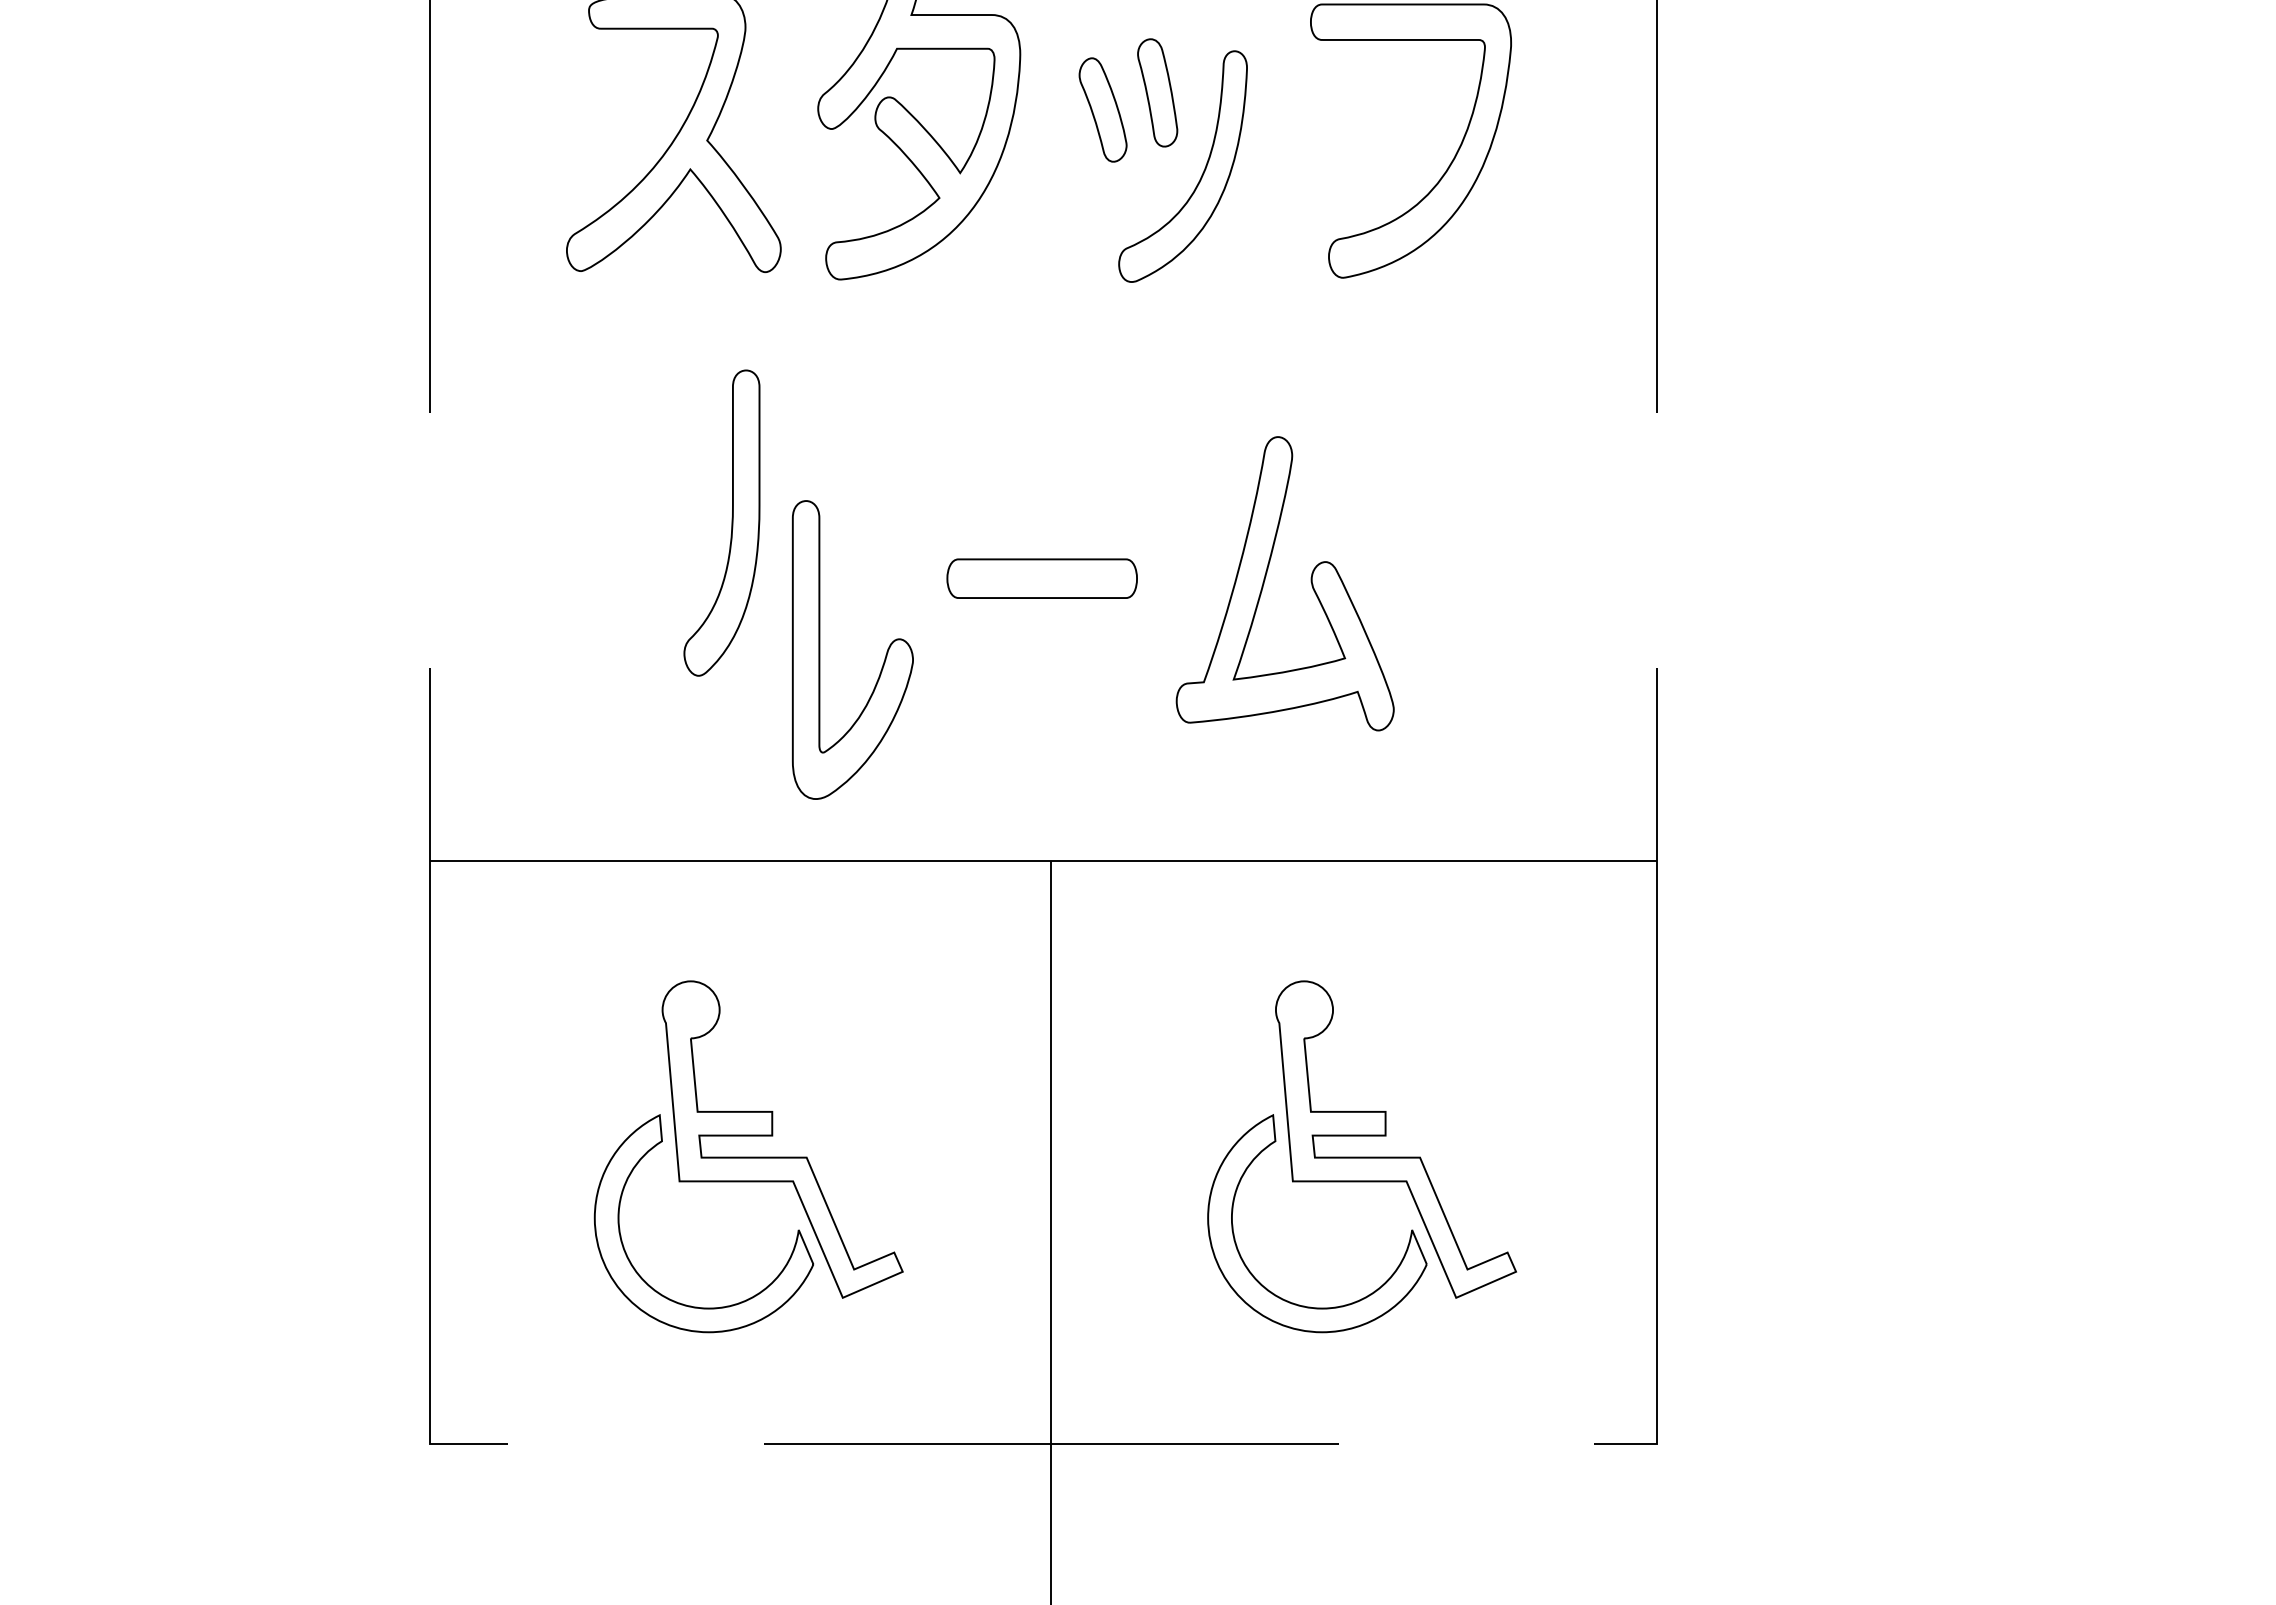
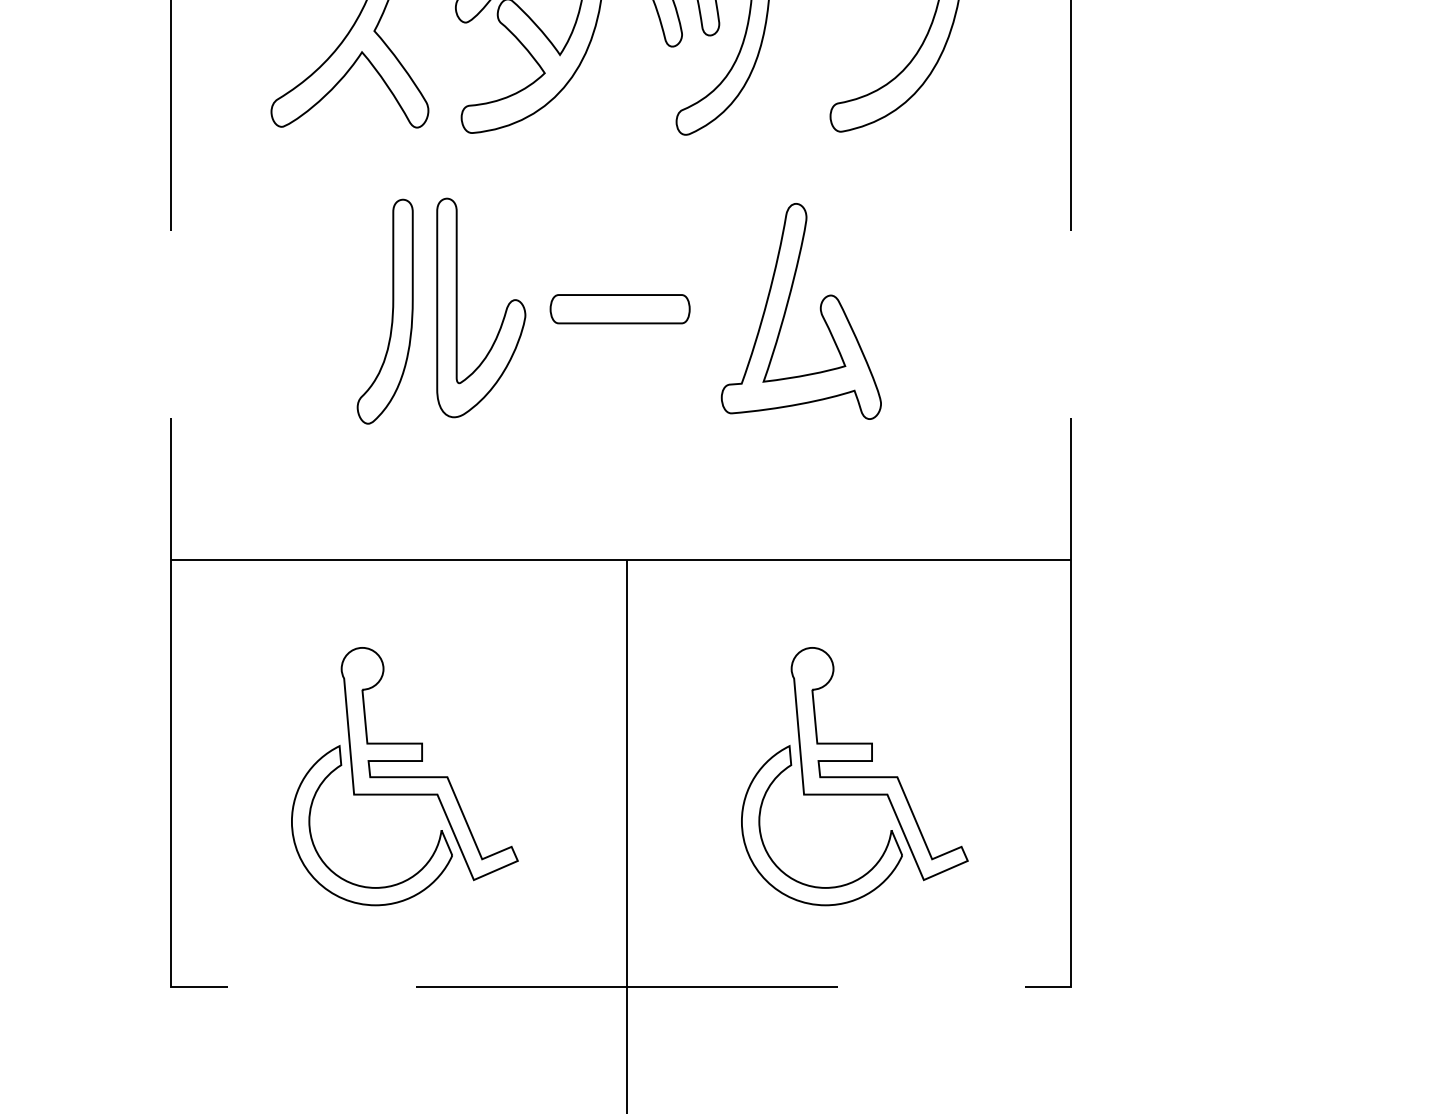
part: (1041, 578) -> (619, 309), moved
part: (1265, 580) -> (786, 309), moved
part: (820, 649) -> (457, 307), moved

